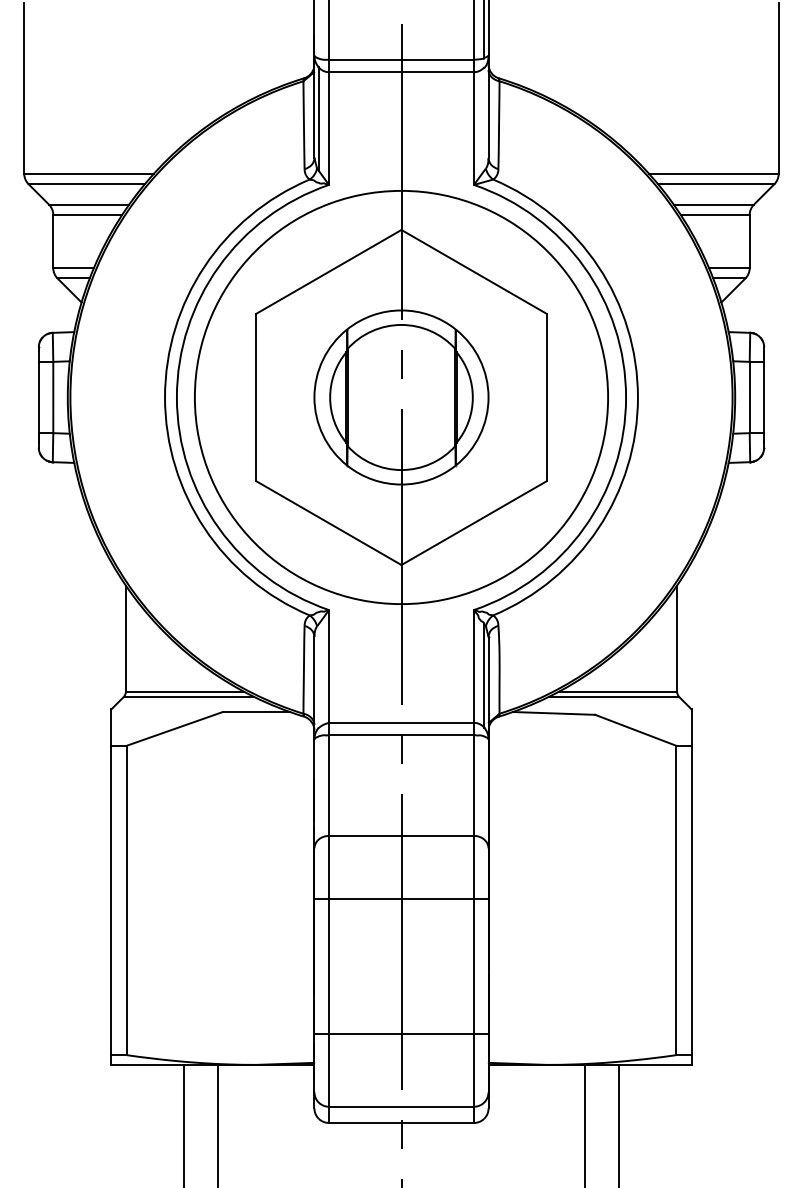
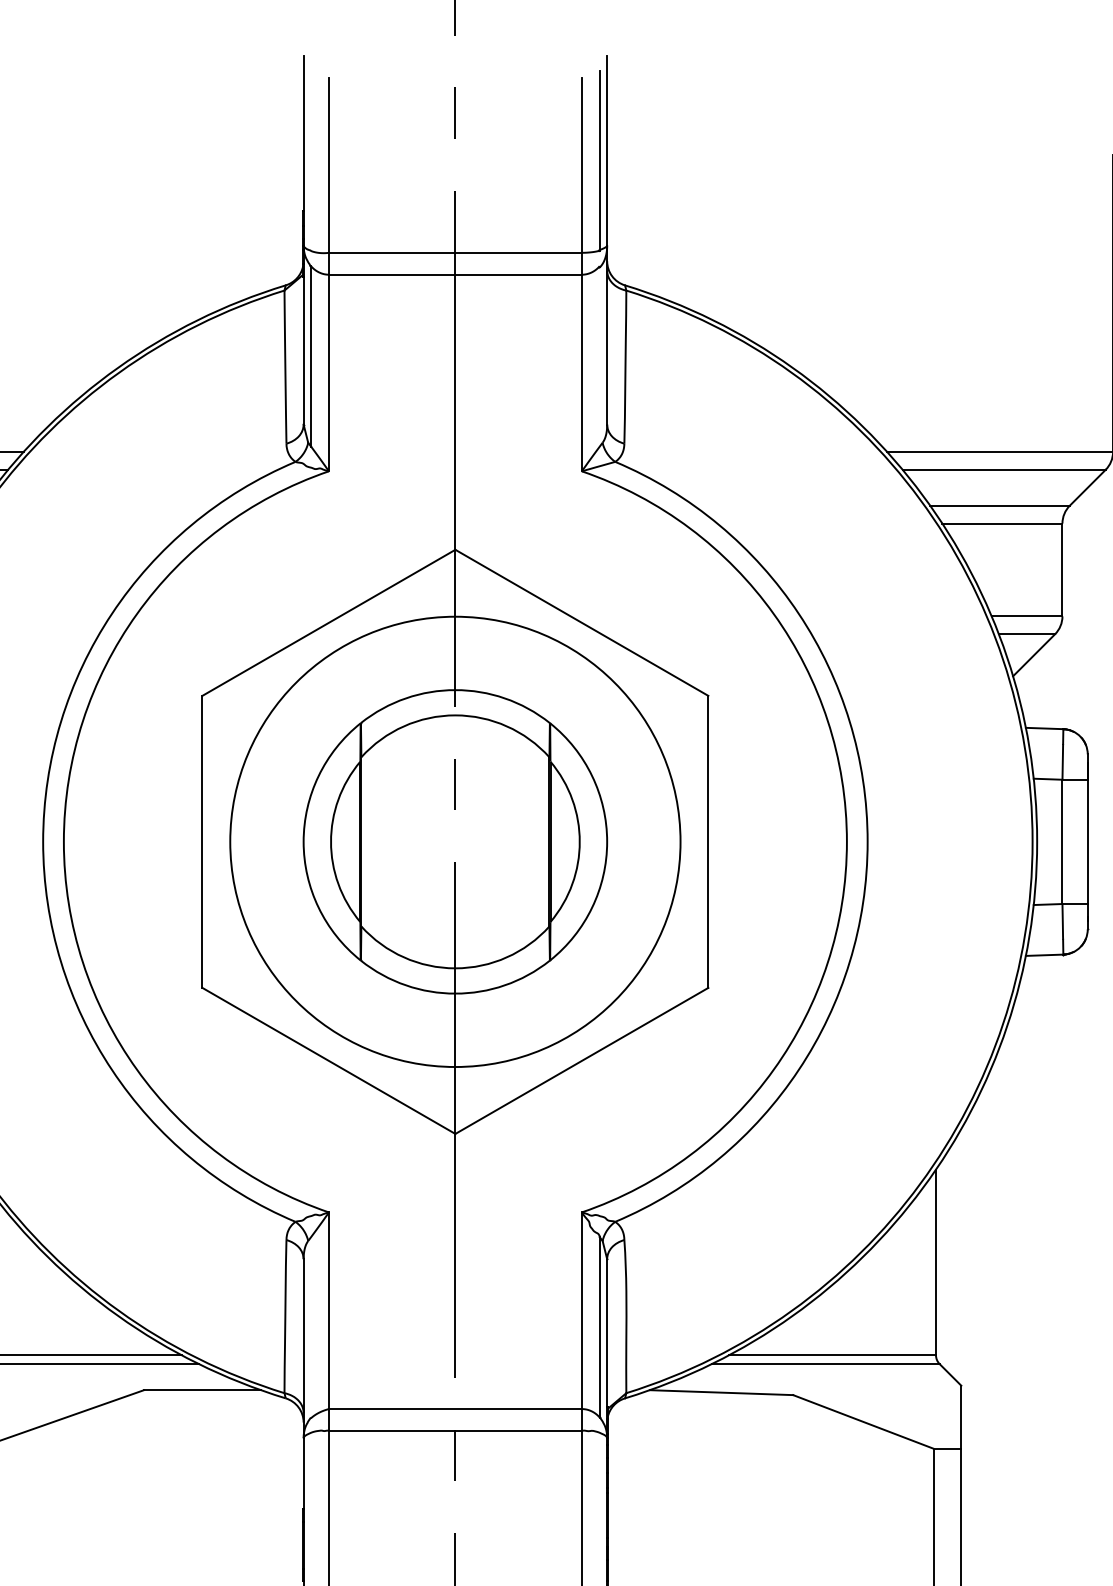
circle: (401, 397) -> (455, 841), size x0.62

